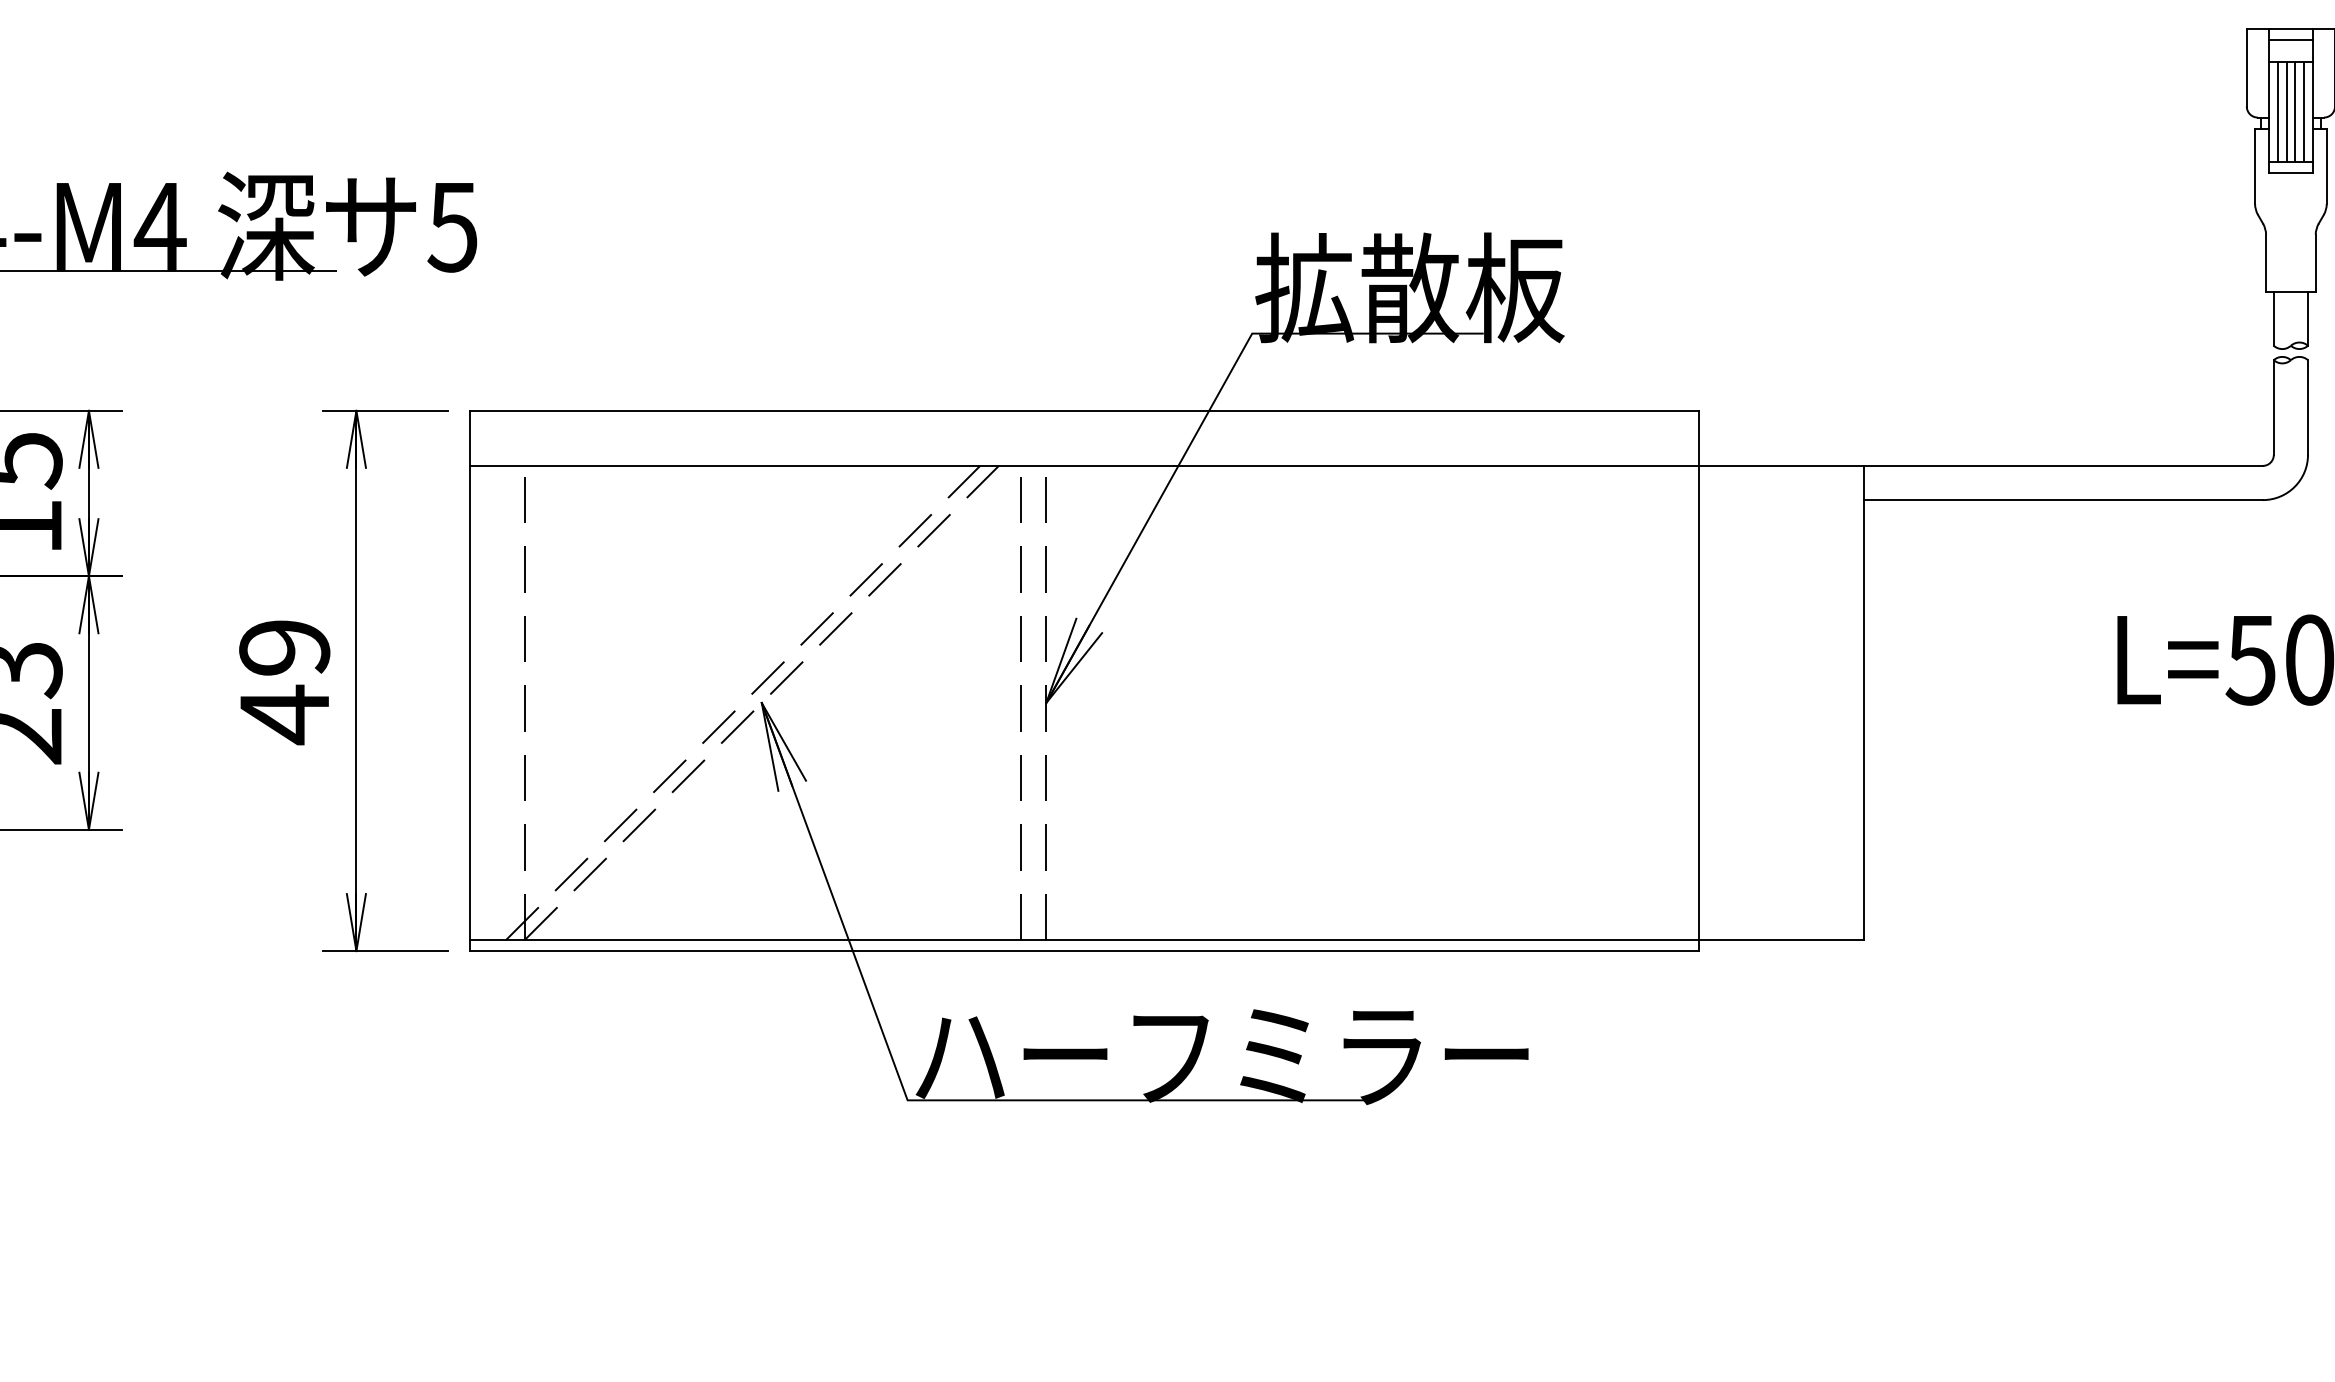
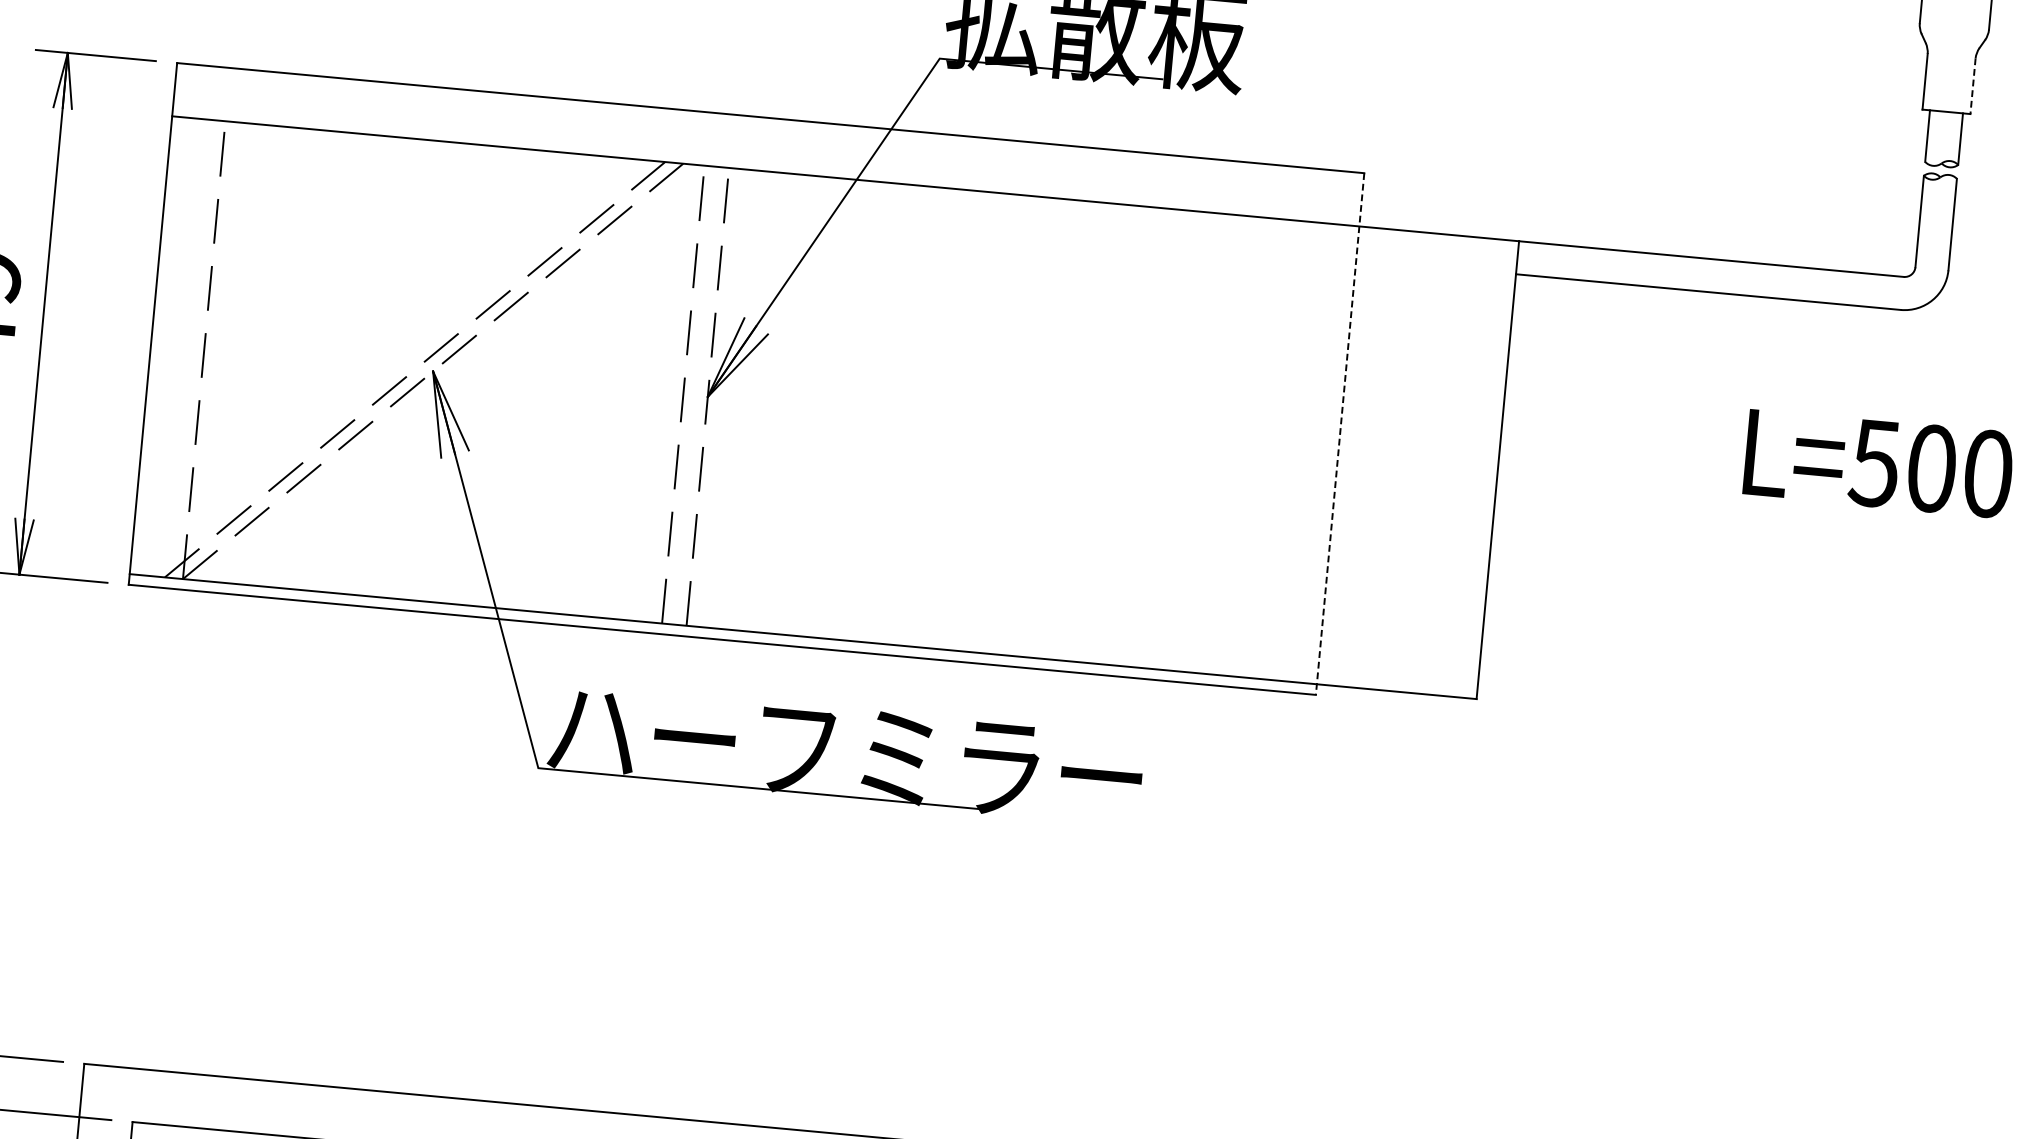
line: (2315, 263) -> (1972, 86), solid -> dashed
line: (1699, 681) -> (1340, 434), solid -> dashed

